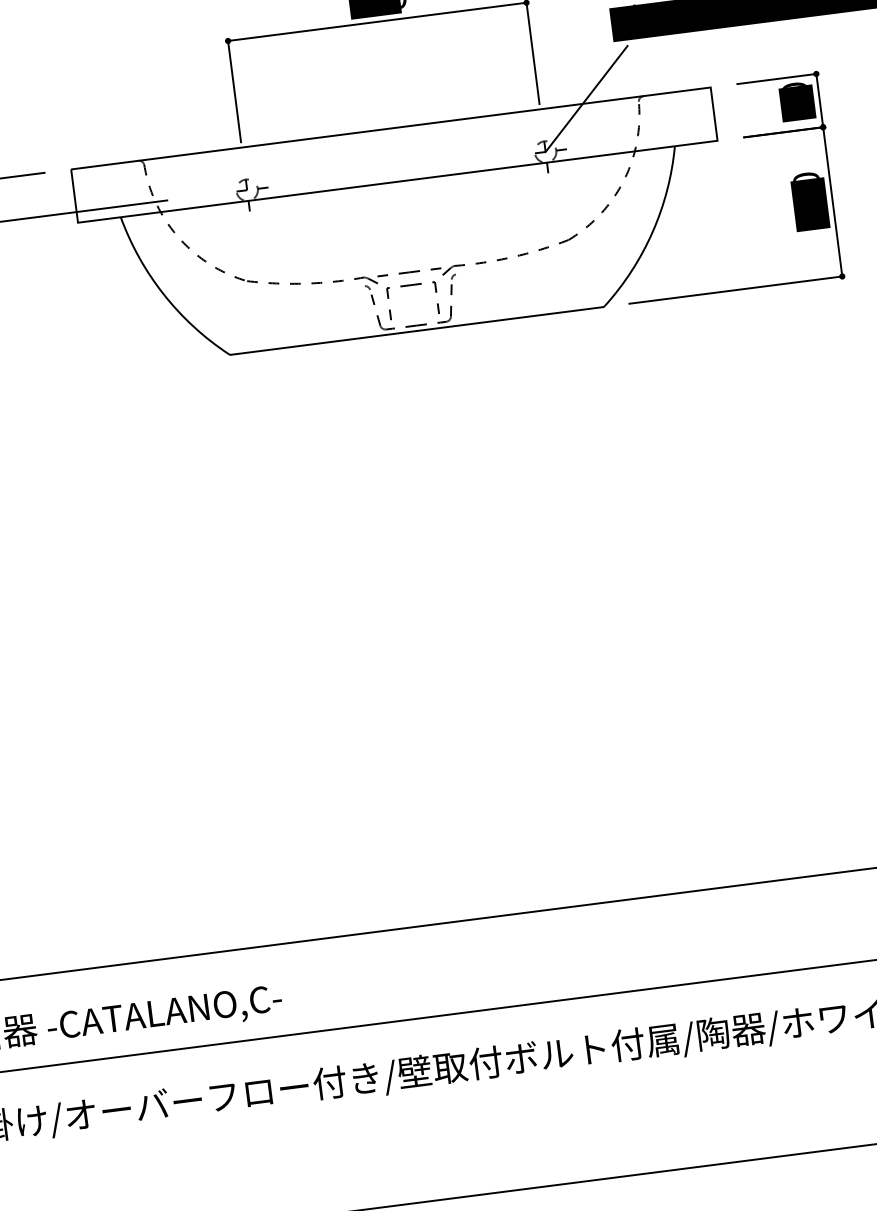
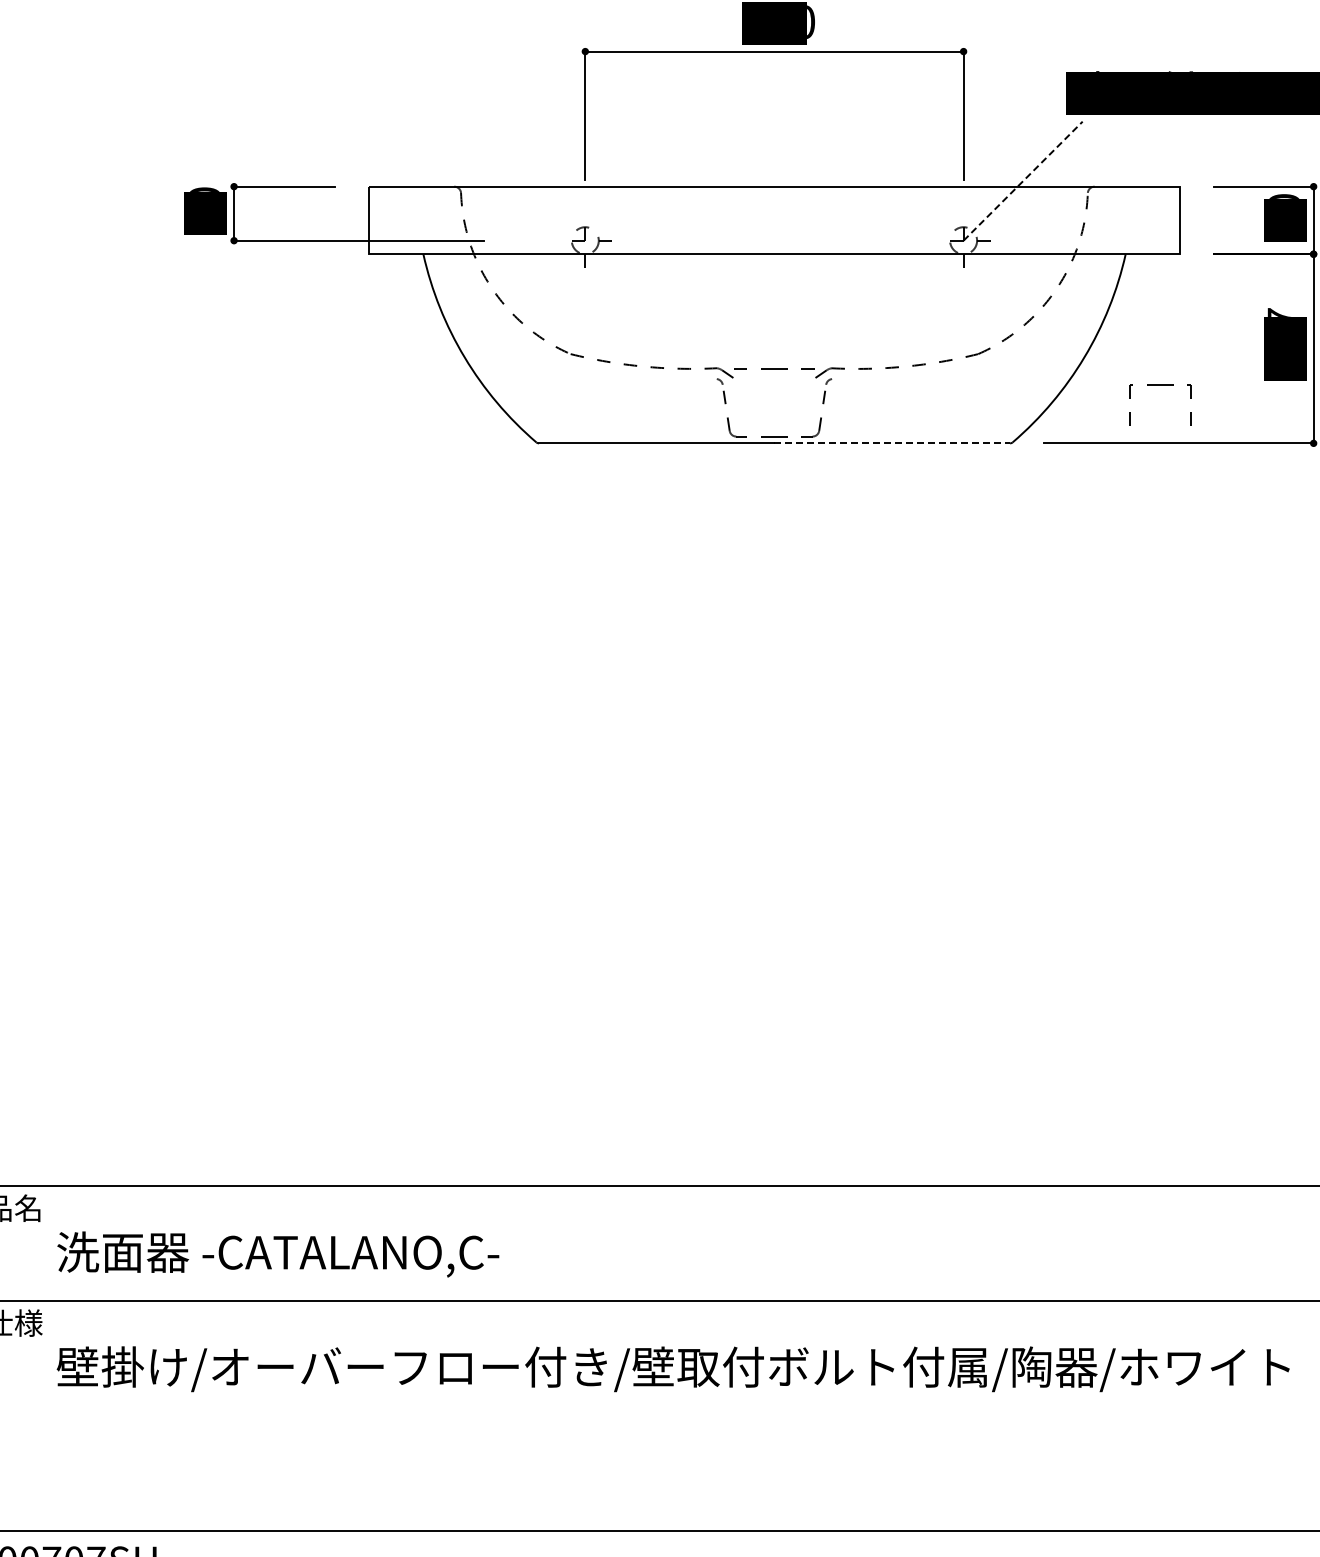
line: (586, 98) -> (1023, 180), solid -> dashed
text: (806, 176) -> (1284, 312), 140 -> 127
part: (411, 285) -> (1160, 385), moved
line: (510, 319) -> (892, 443), solid -> dashed

